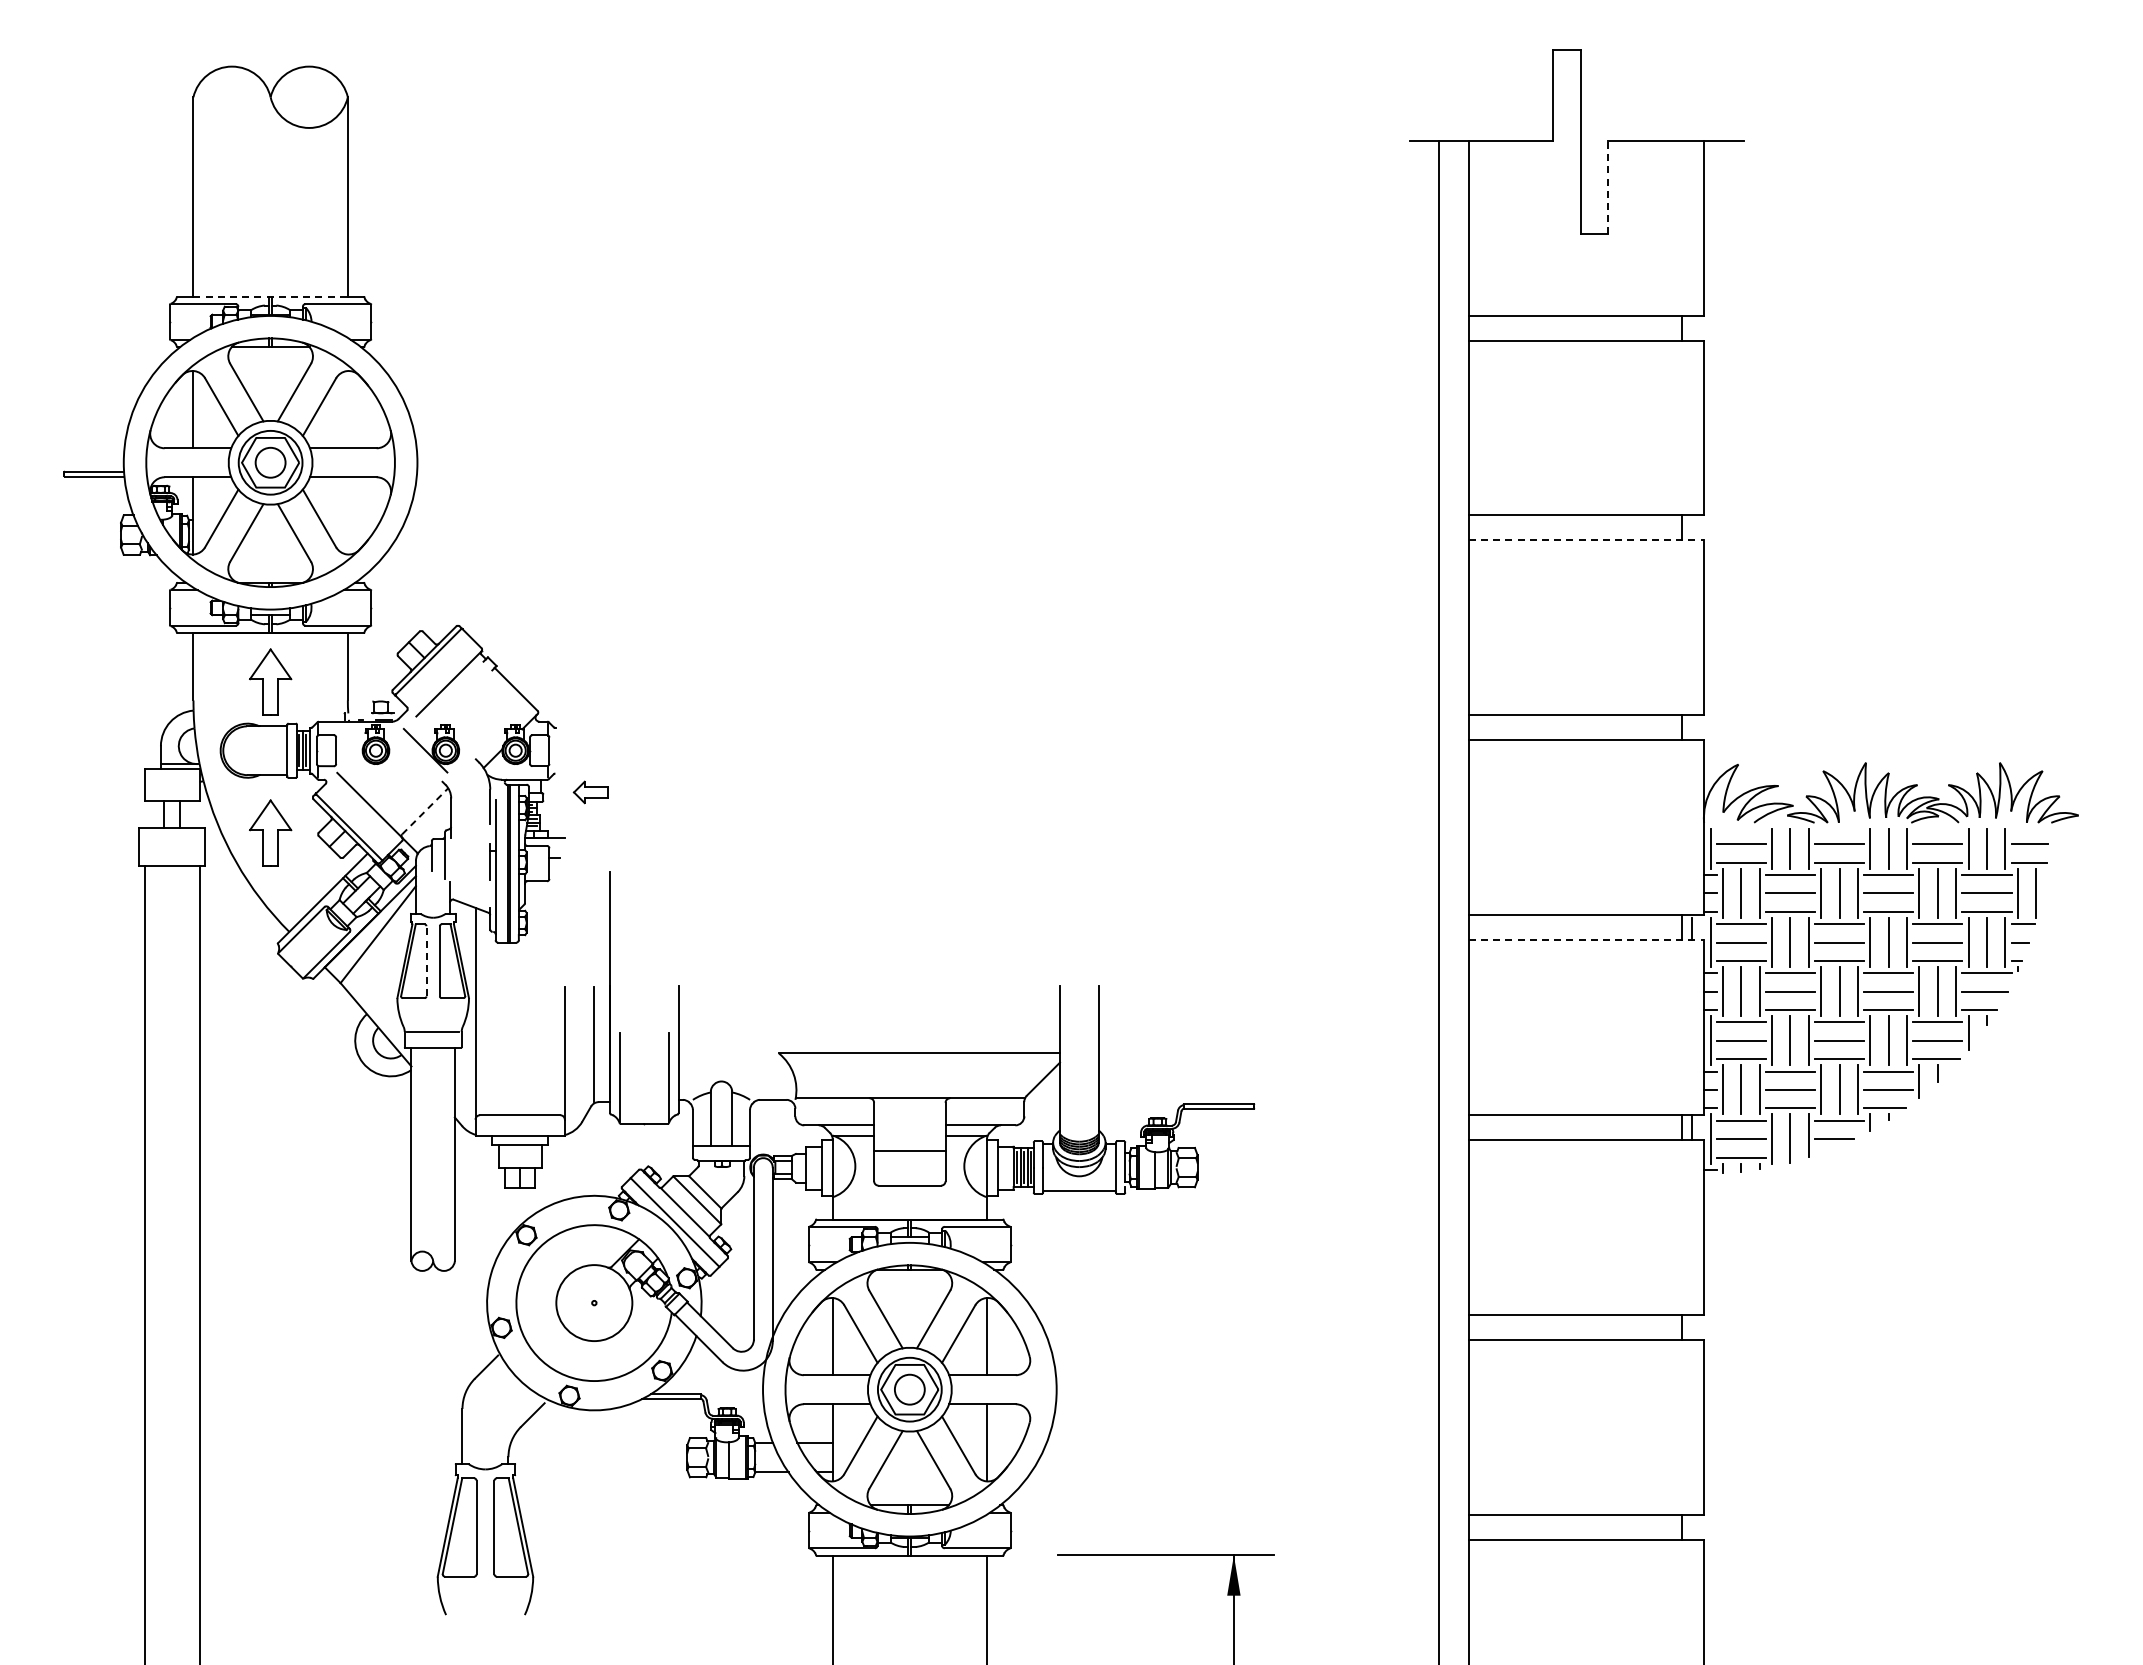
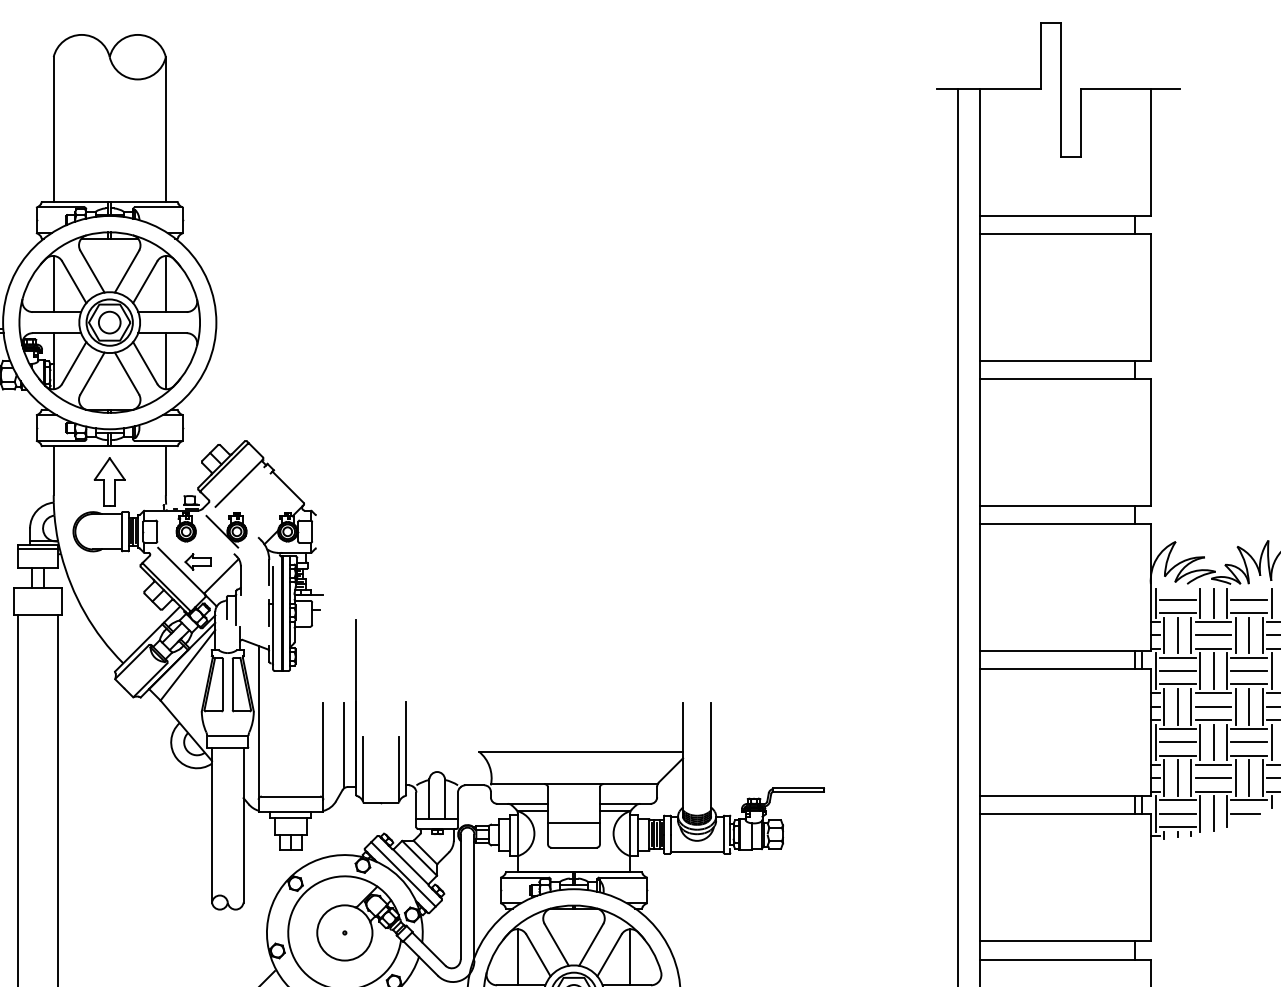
line: (1607, 187) -> (1080, 122), dashed -> solid
line: (271, 296) -> (110, 201), dashed -> solid
line: (347, 409) -> (165, 283), added
line: (347, 515) -> (165, 360), added
line: (1586, 540) -> (1065, 379), dashed -> solid
line: (171, 774) -> (37, 549), added
part: (590, 792) -> (197, 562), moved
line: (425, 811) -> (222, 575), dashed -> solid
part: (270, 832) -> (109, 591), removed
line: (1586, 940) -> (1065, 669), dashed -> solid
line: (426, 960) -> (222, 684), dashed -> solid

